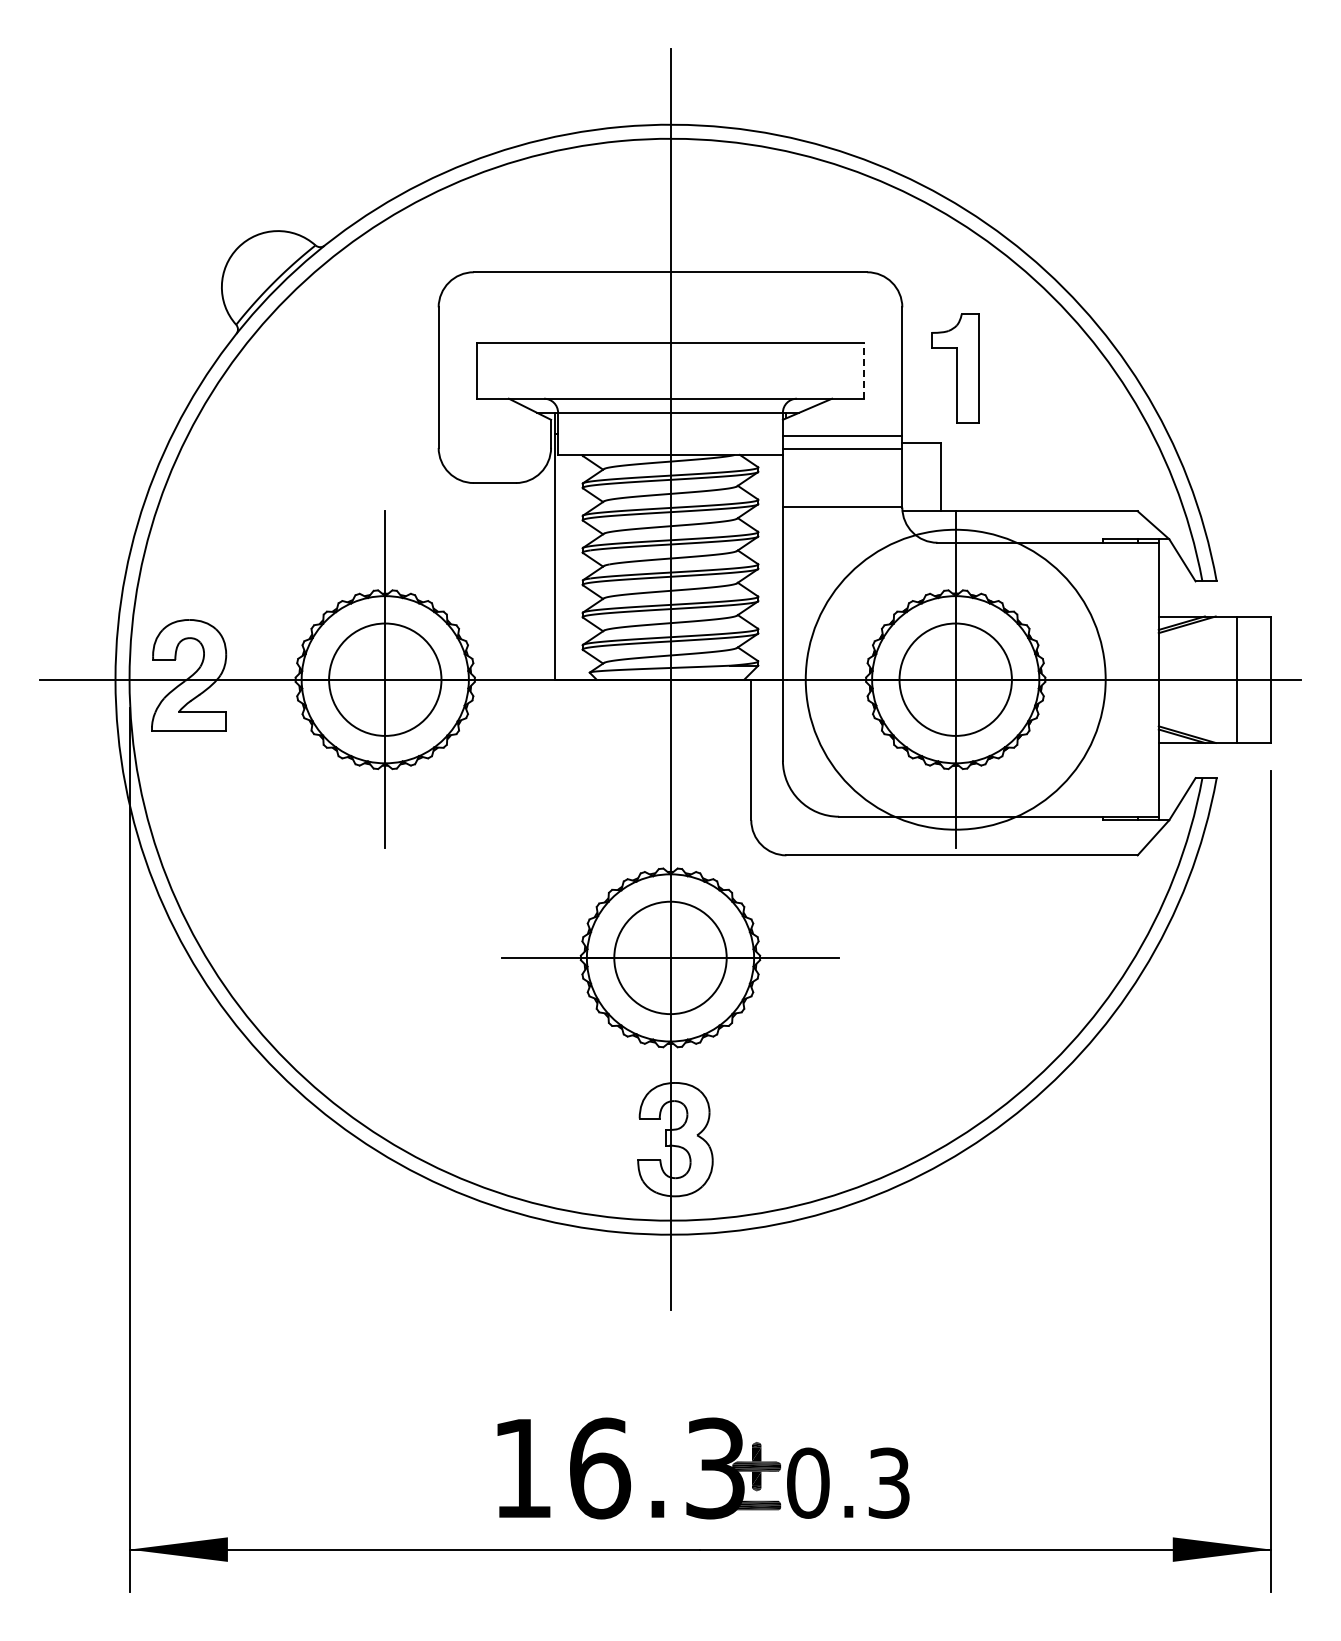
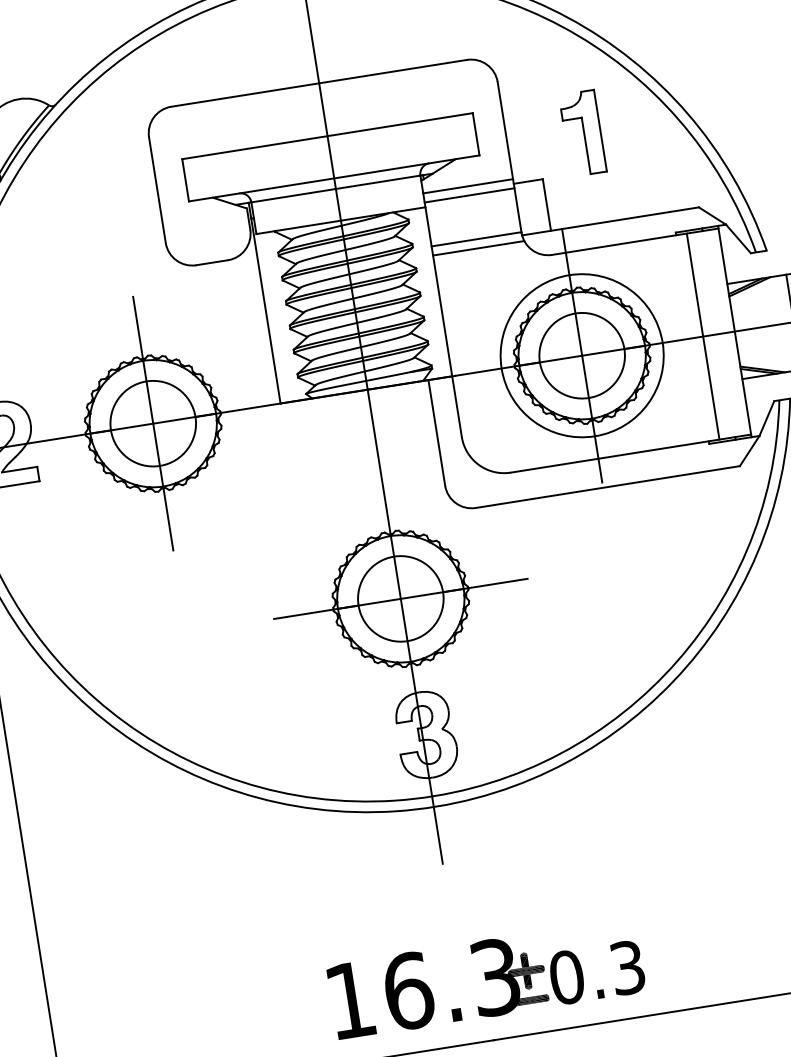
part: (955, 368) -> (583, 133), moved
line: (863, 370) -> (476, 134), dashed -> solid
line: (843, 519) -> (478, 248), added
circle: (955, 679) -> (581, 355), size x0.71
line: (1116, 679) -> (703, 336), added

